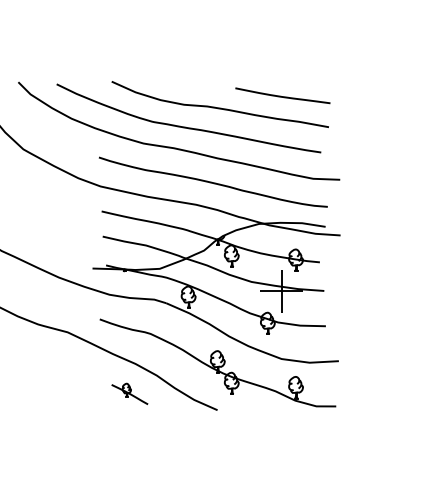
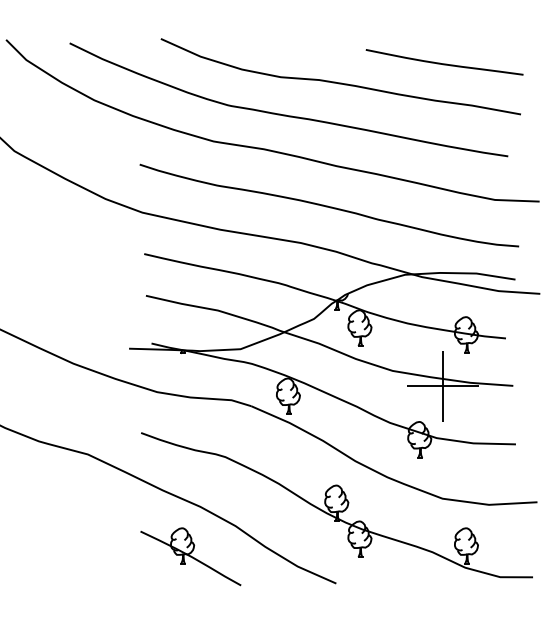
part: (129, 393) -> (190, 555), size x1.67

